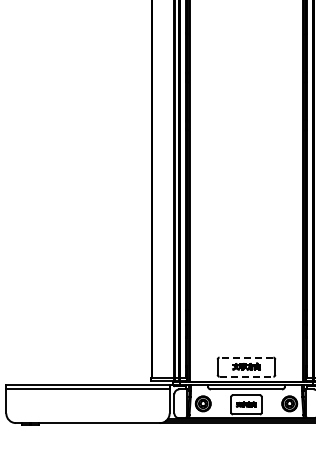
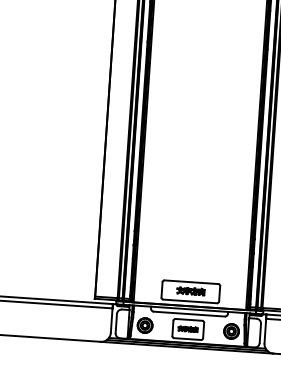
line: (246, 357) -> (191, 282), dashed -> solid
line: (246, 376) -> (190, 301), dashed -> solid

